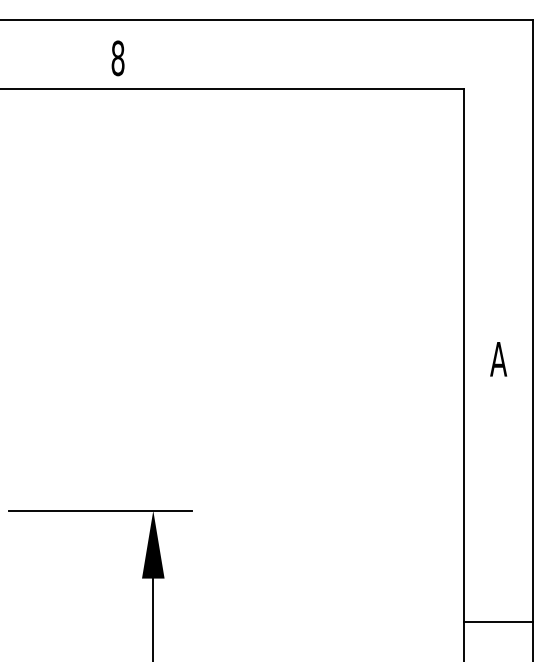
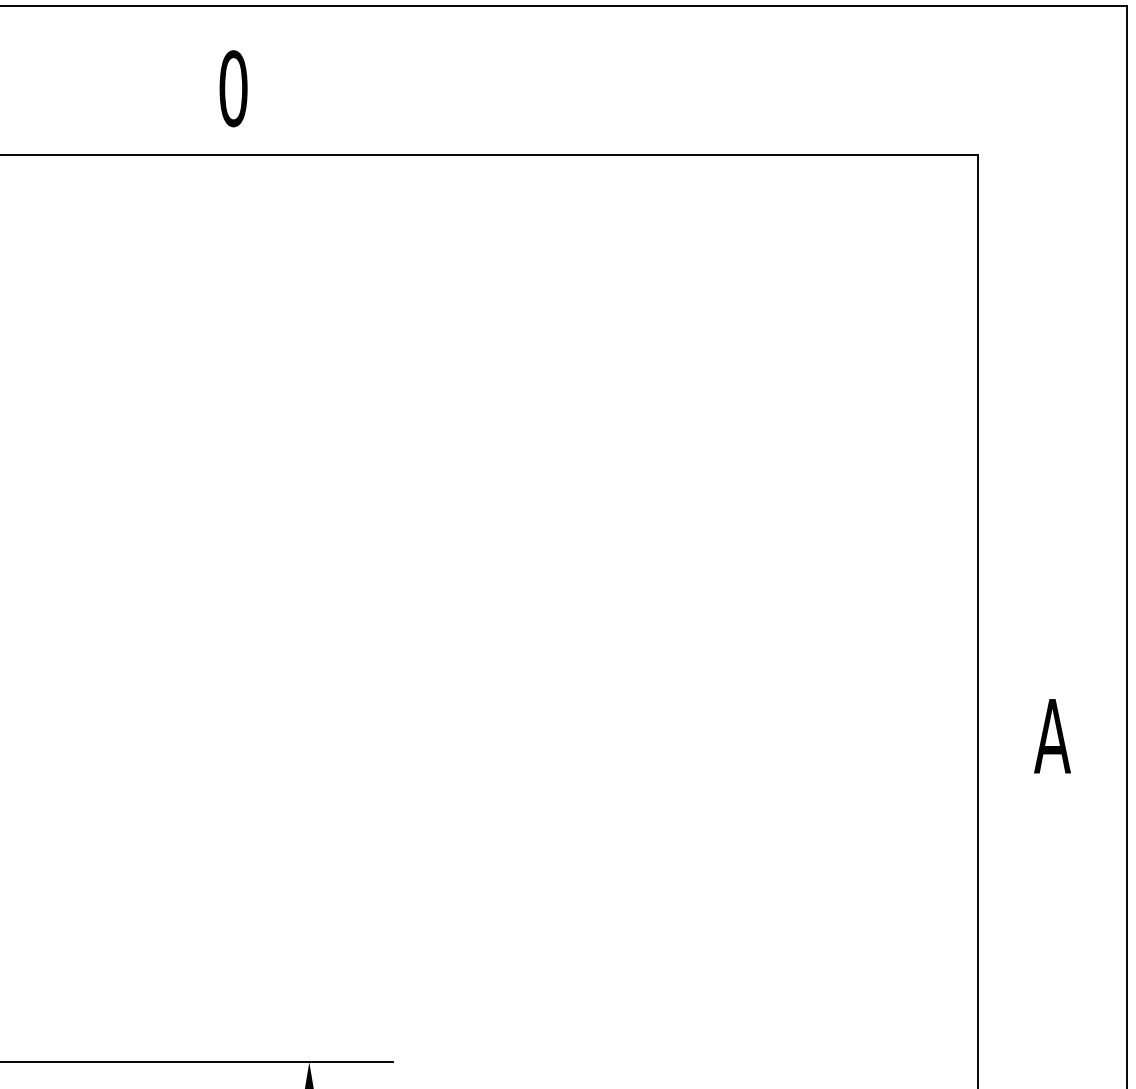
text: (117, 57) -> (232, 86), 8 -> 0

